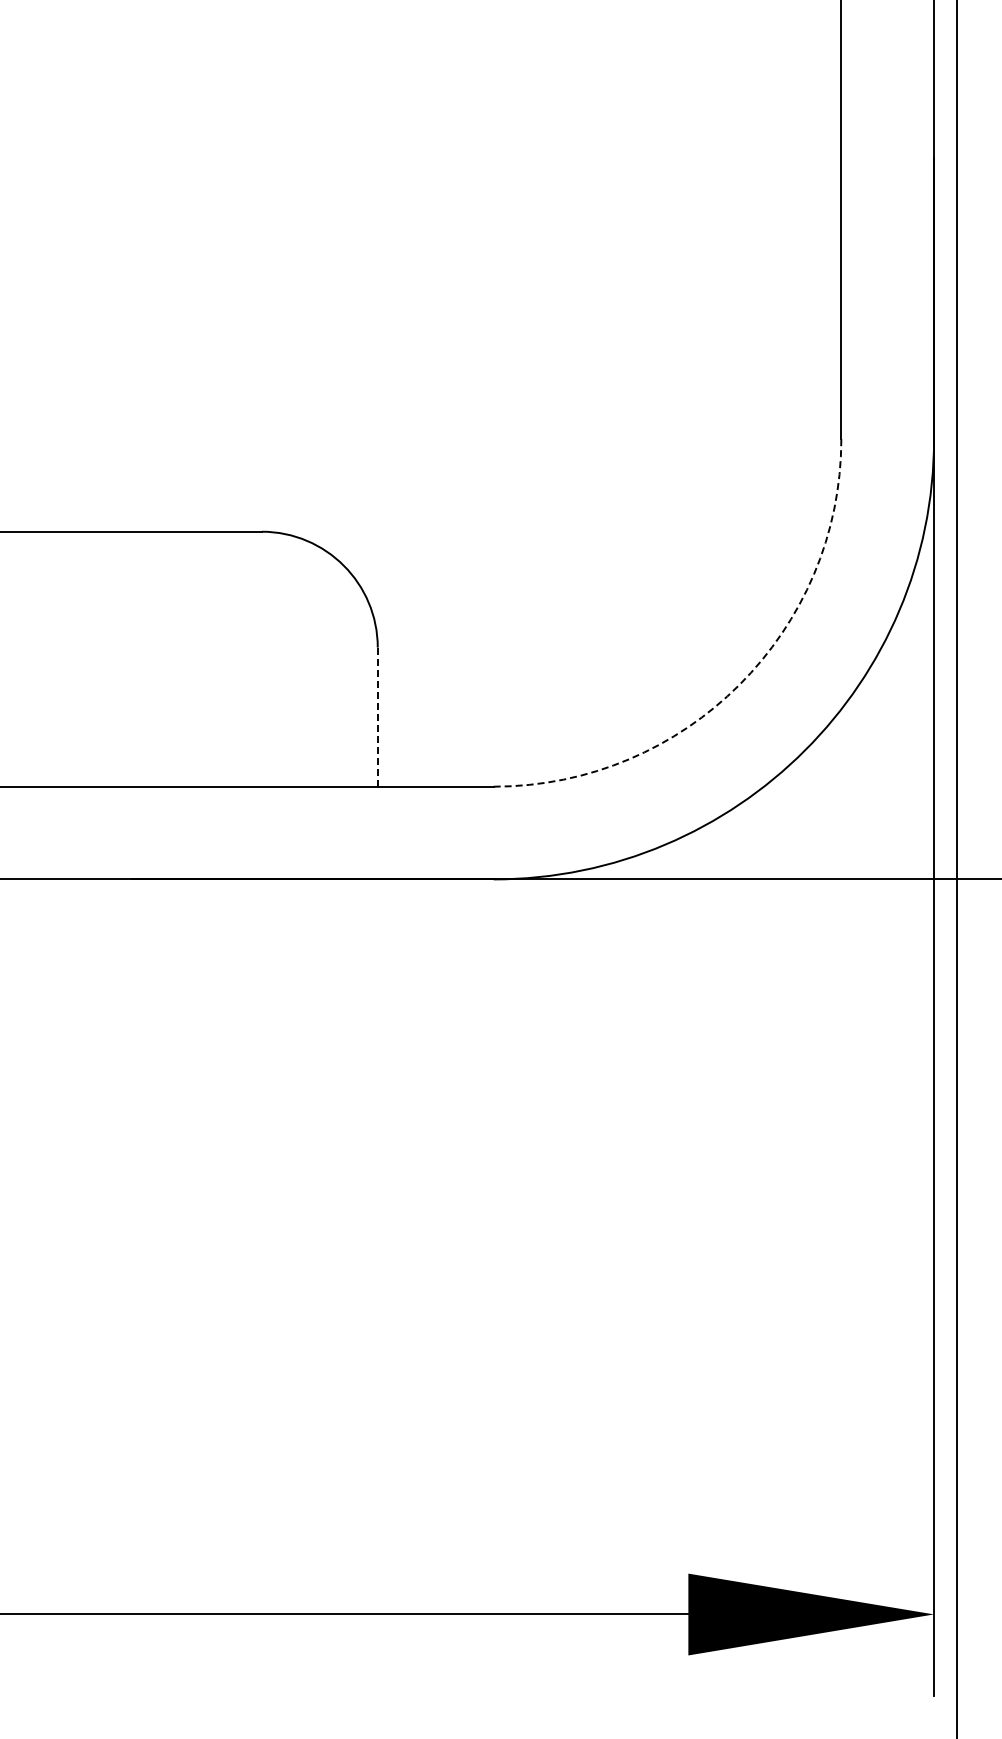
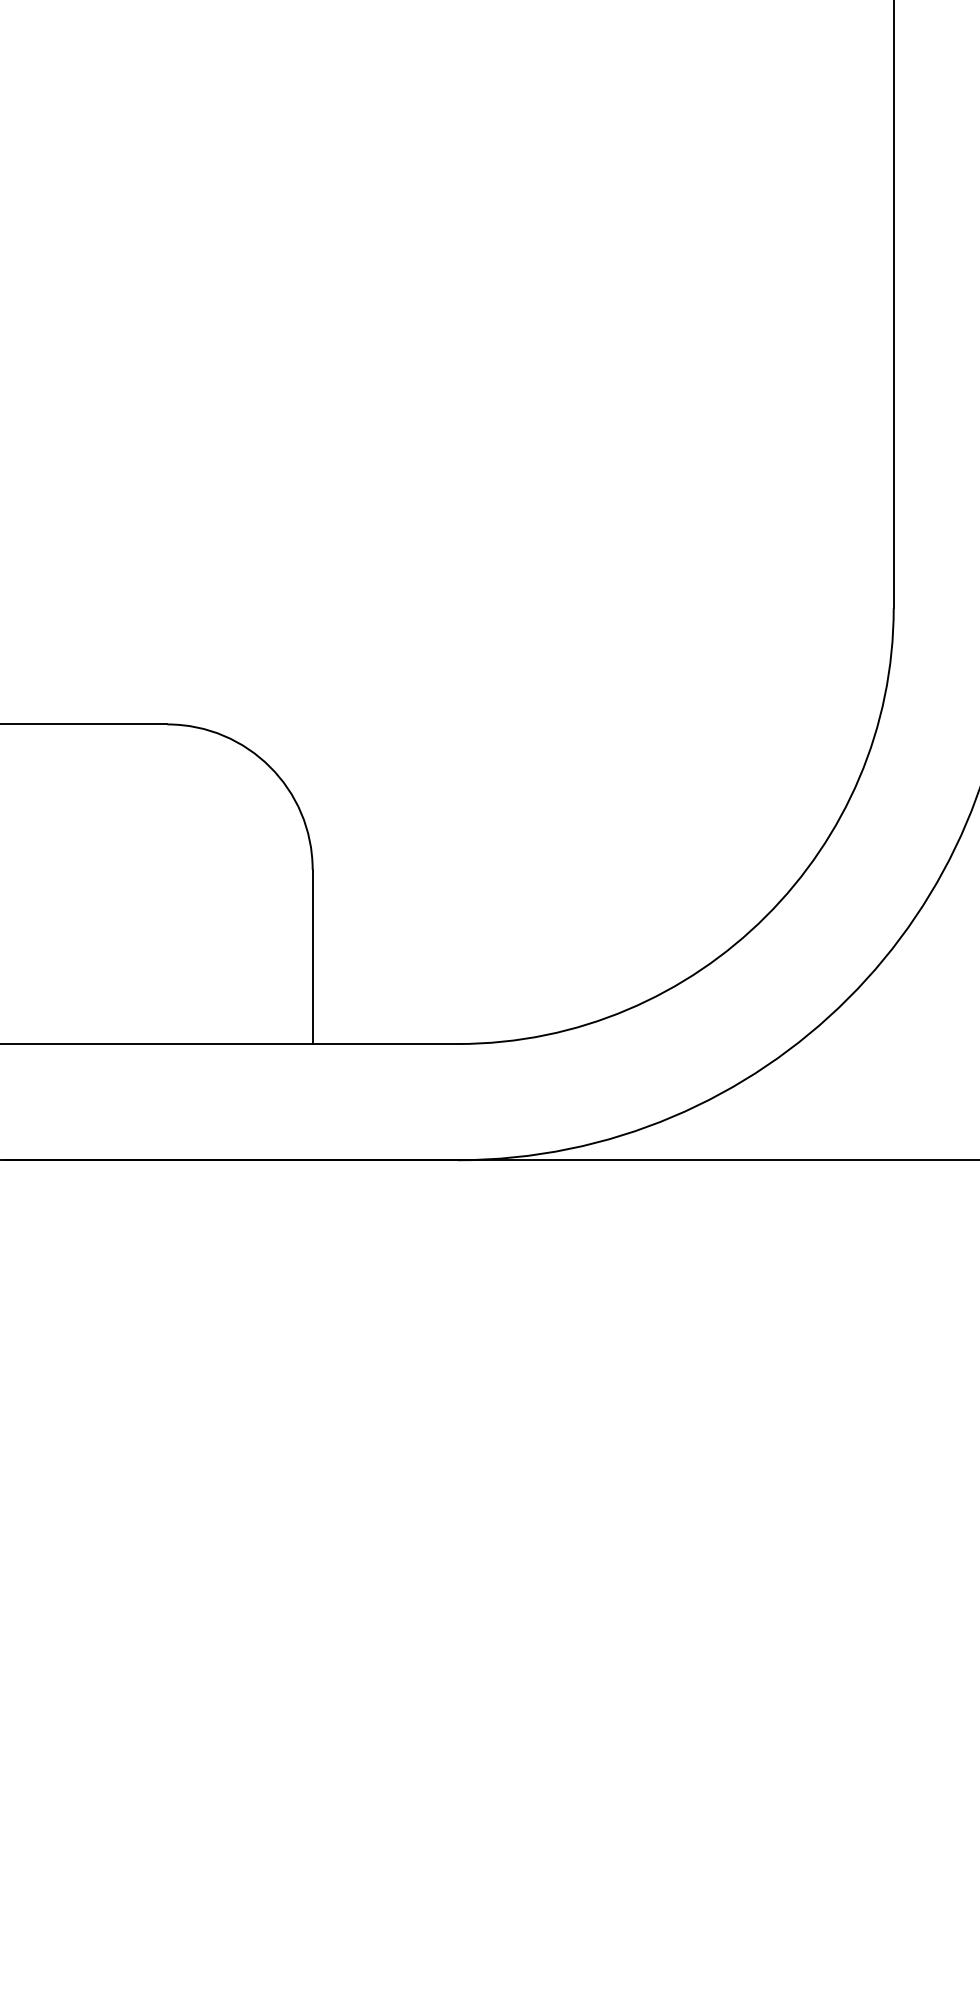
arc: (739, 684) -> (766, 915), dashed -> solid
line: (377, 717) -> (312, 957), dashed -> solid

